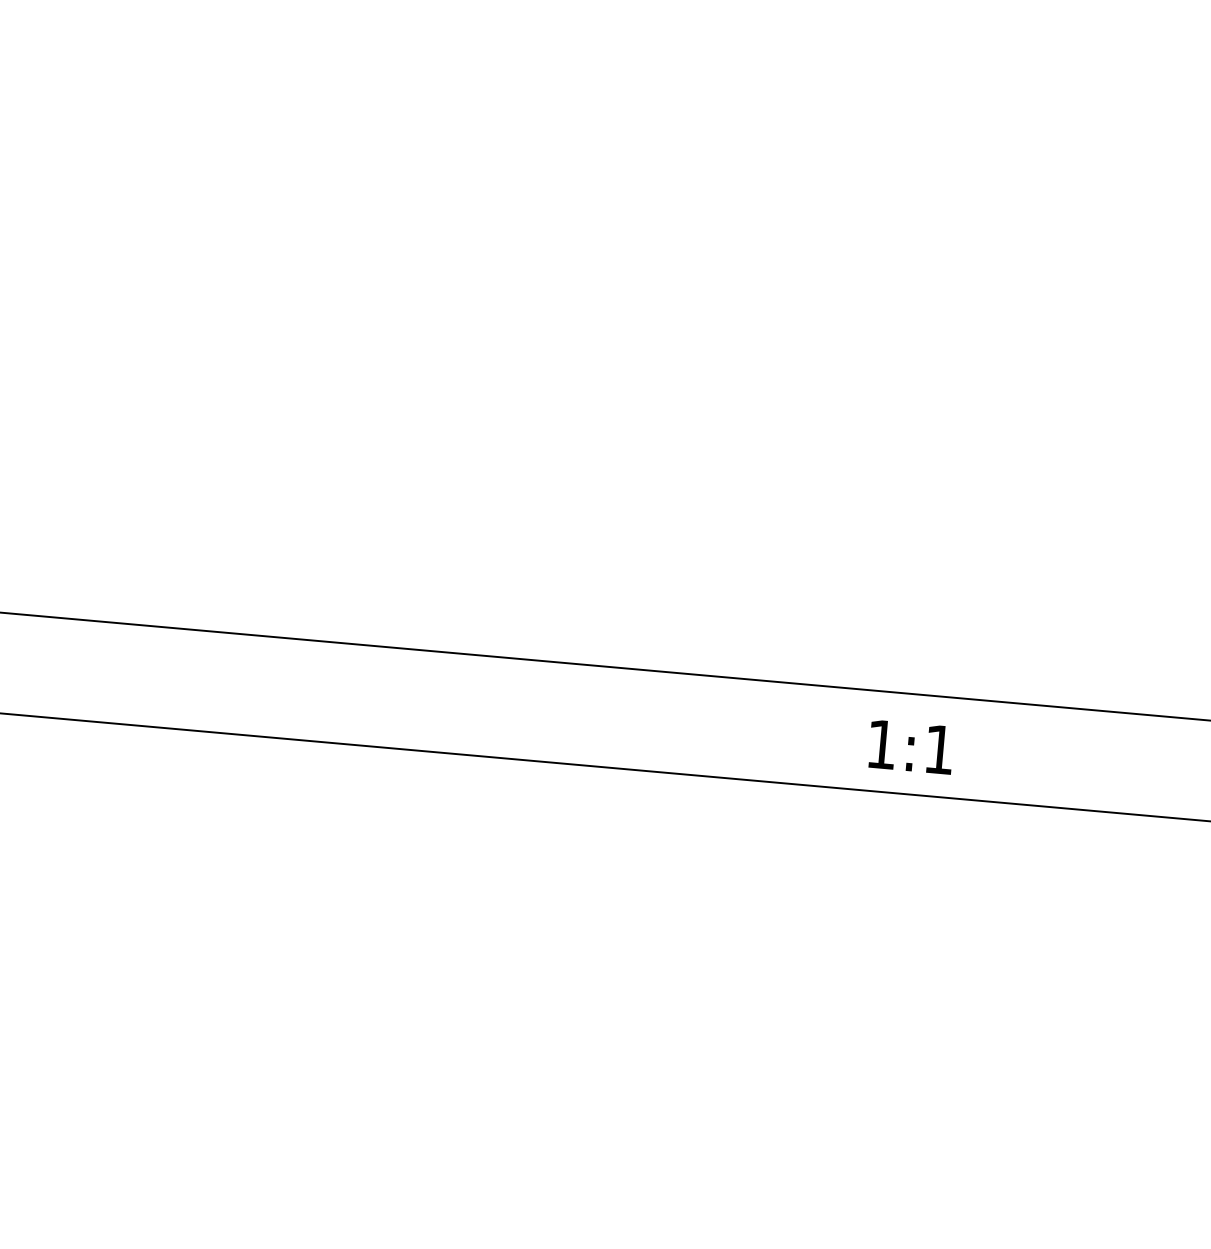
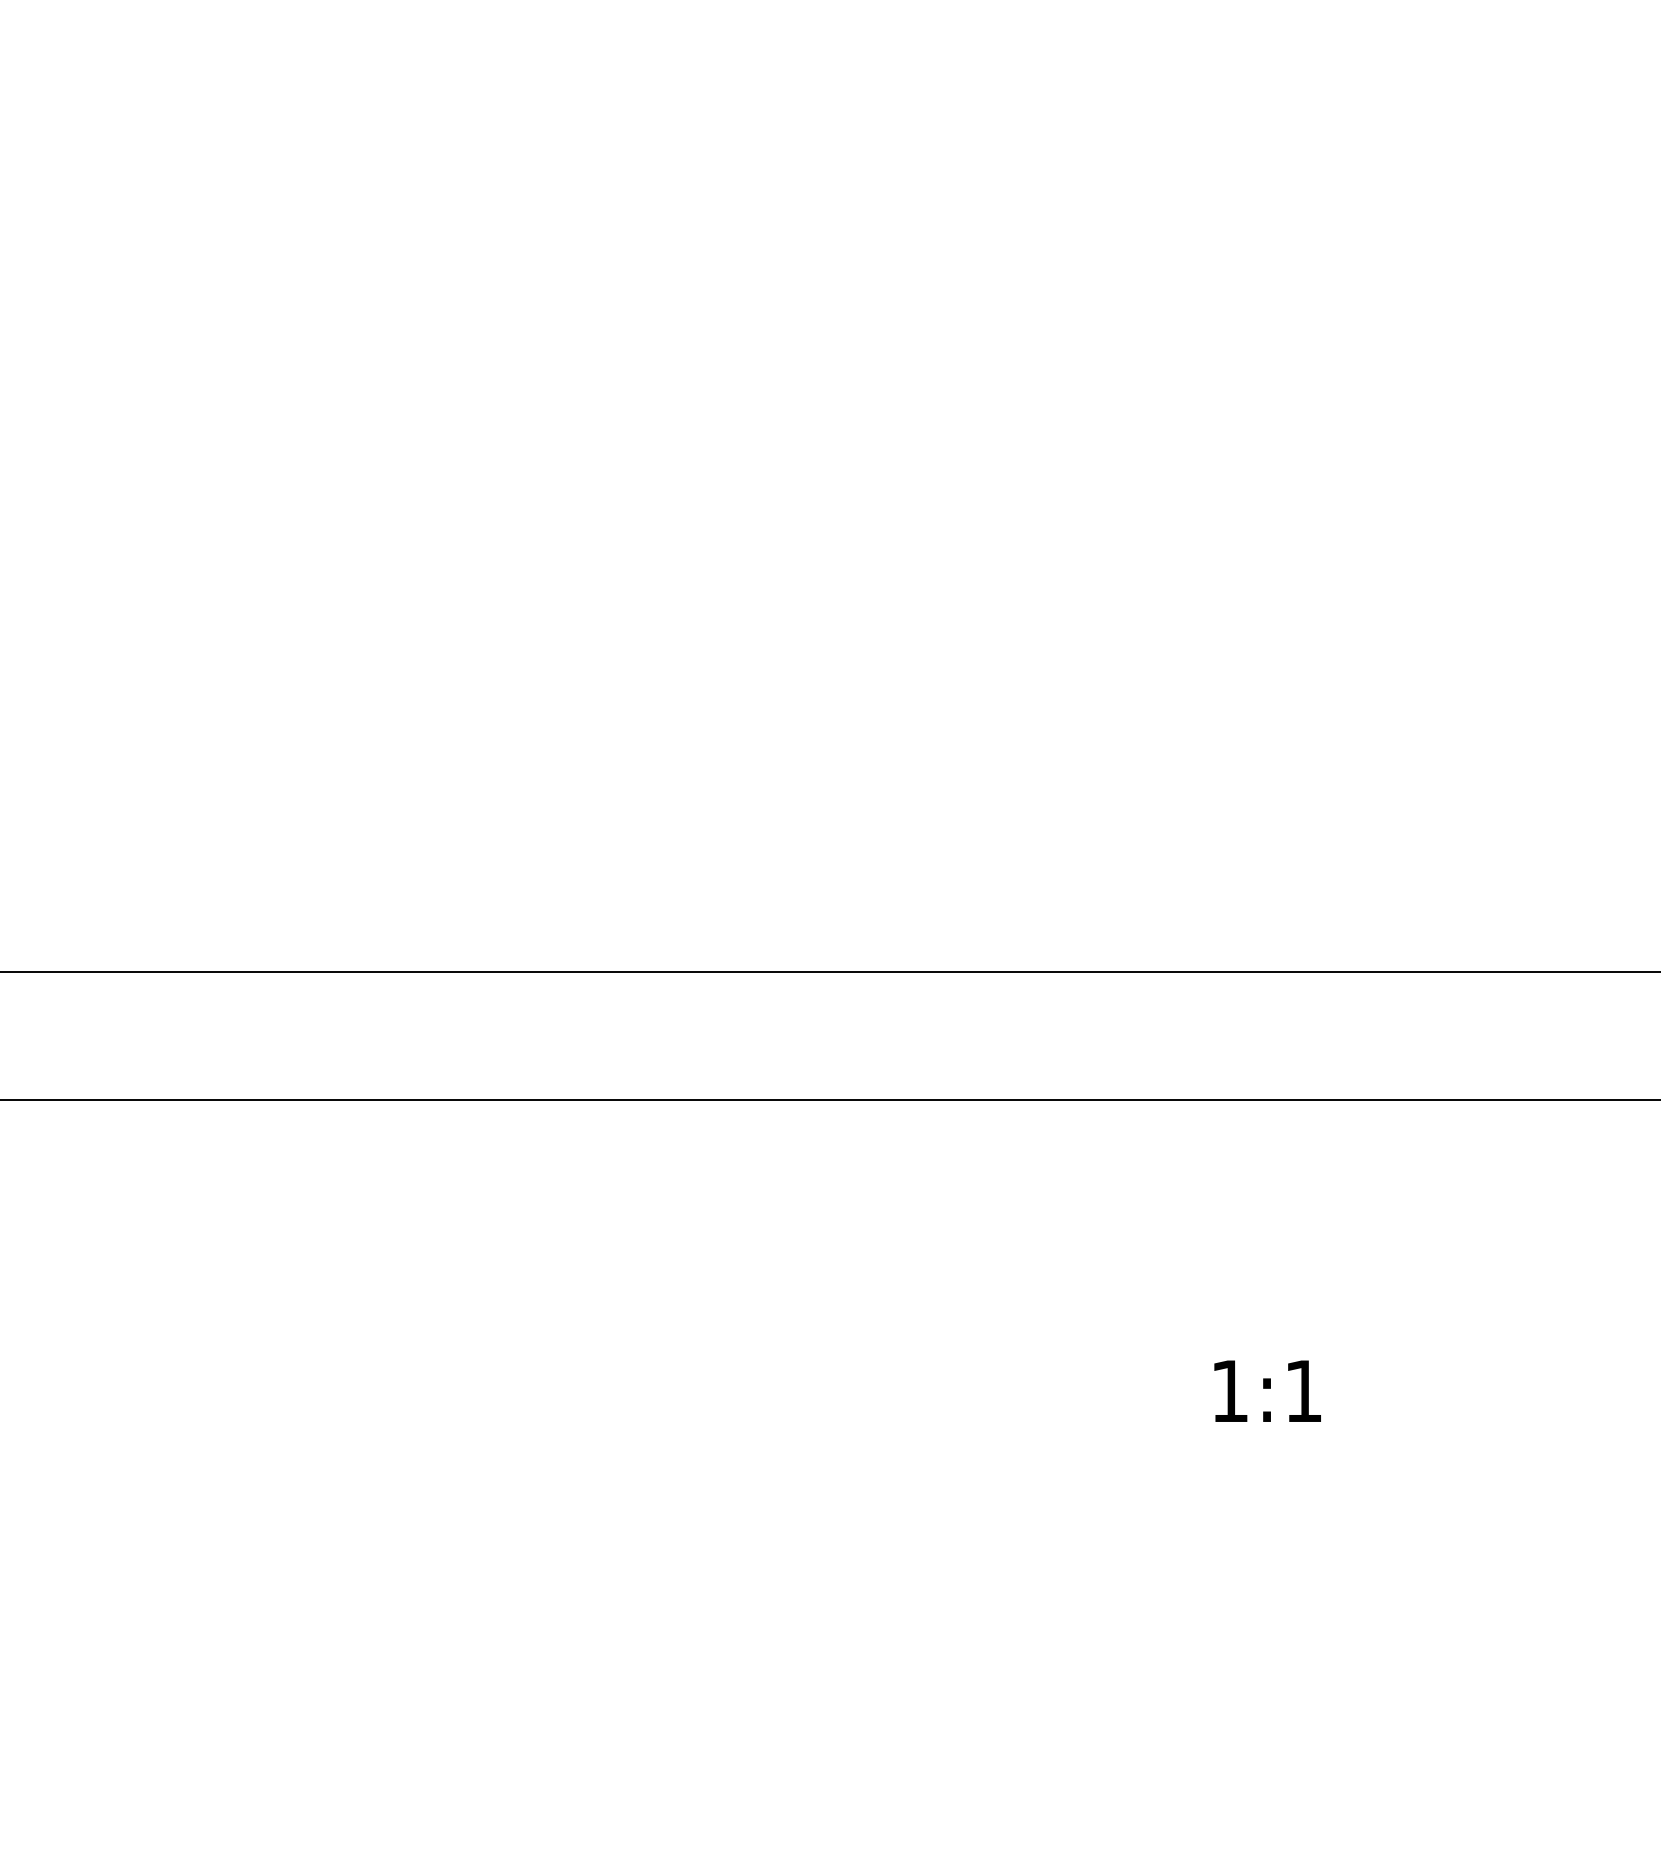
text: (911, 746) -> (1267, 1390), moved

